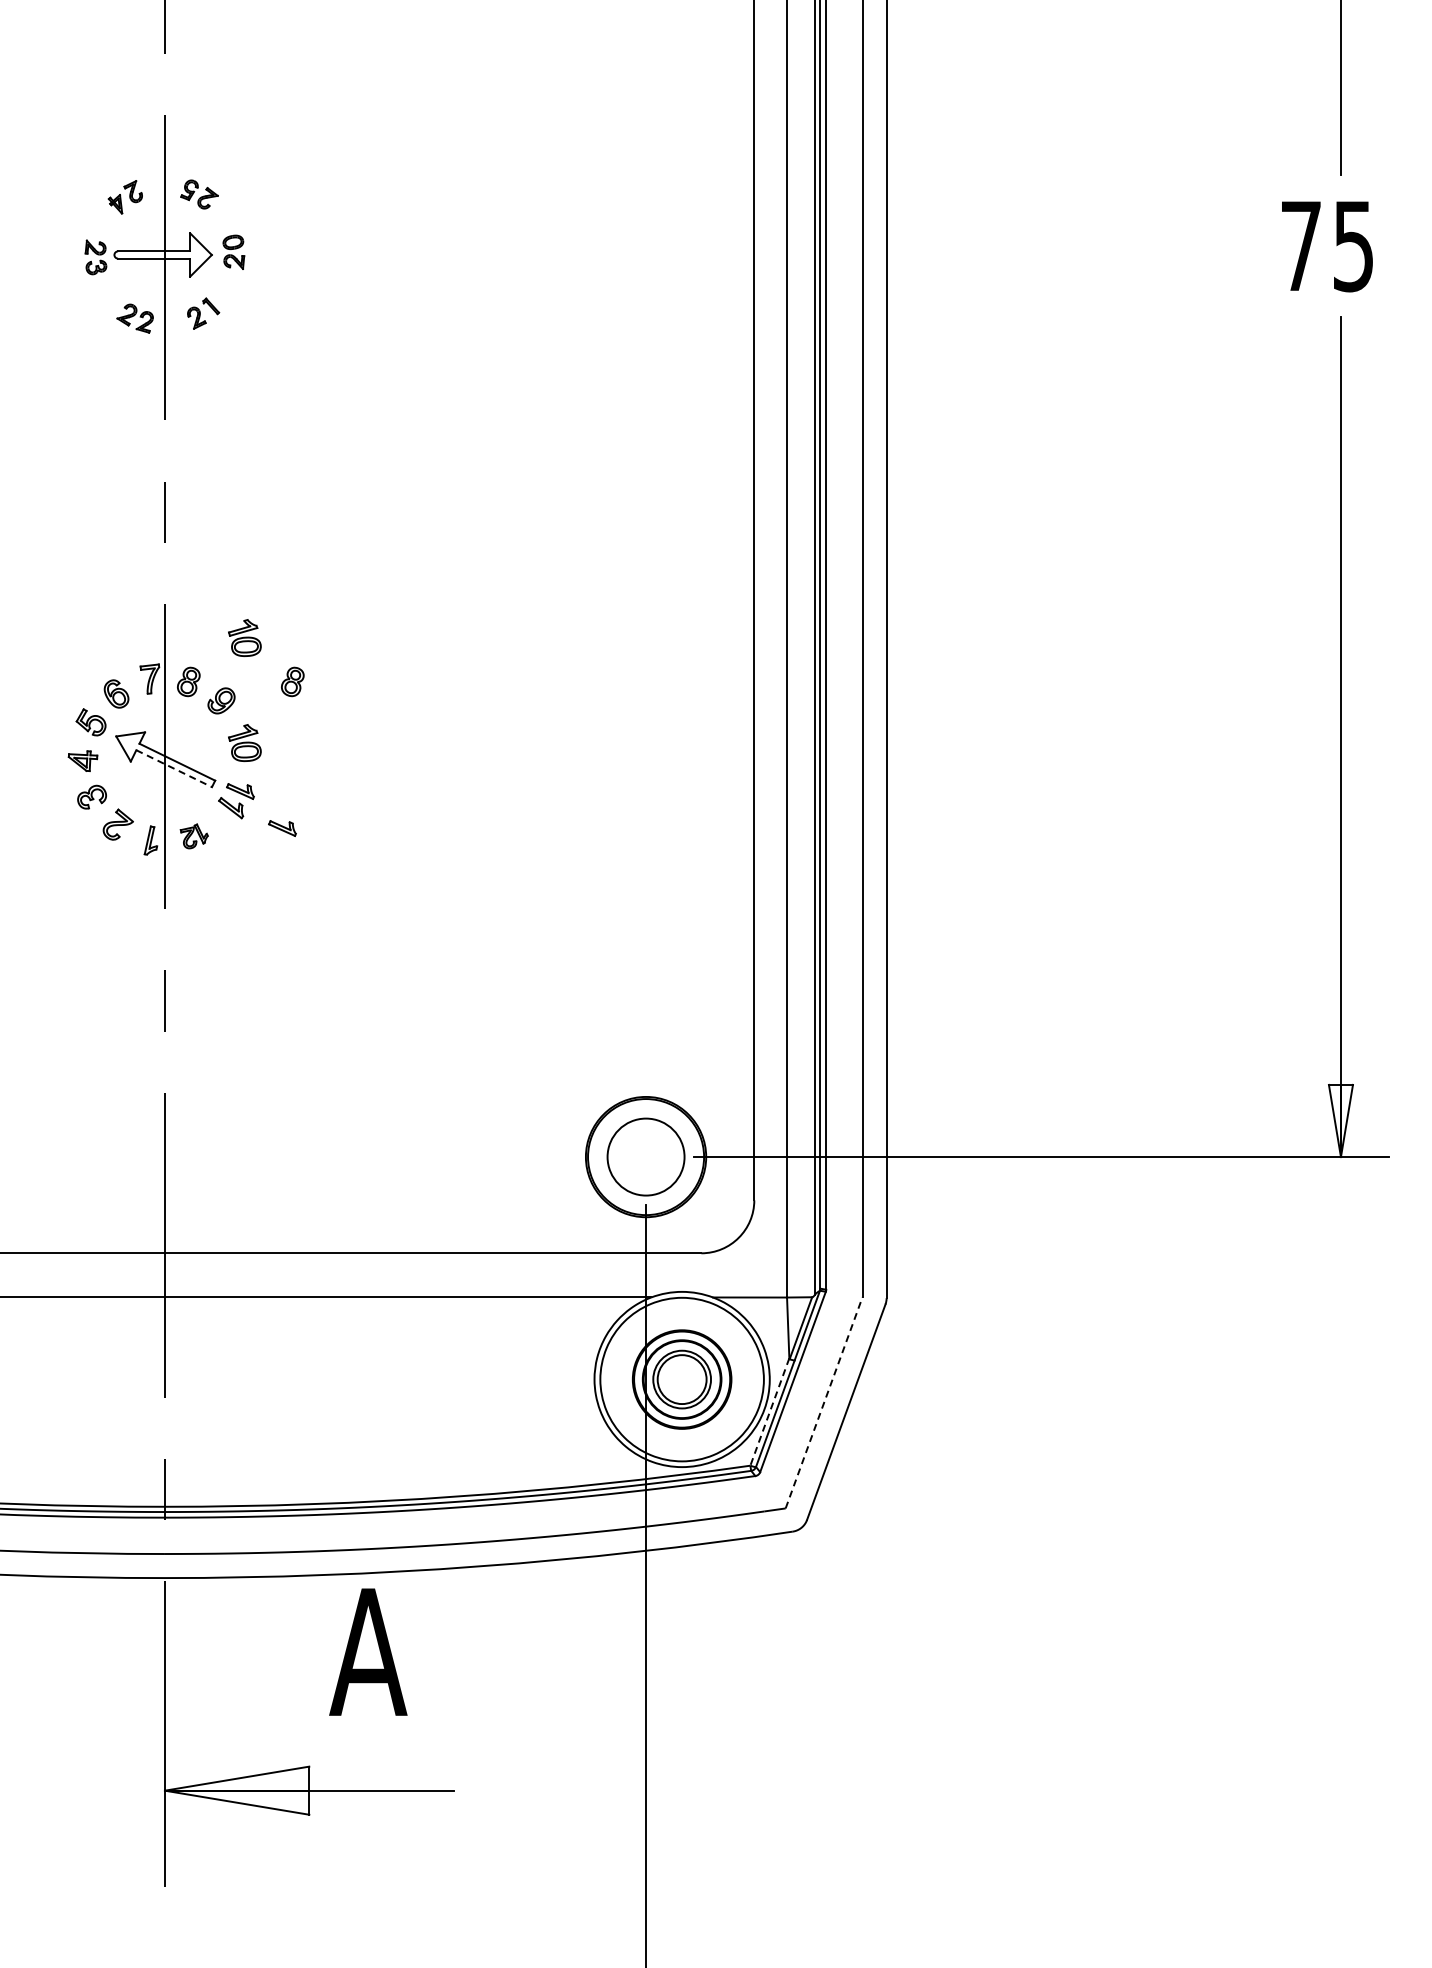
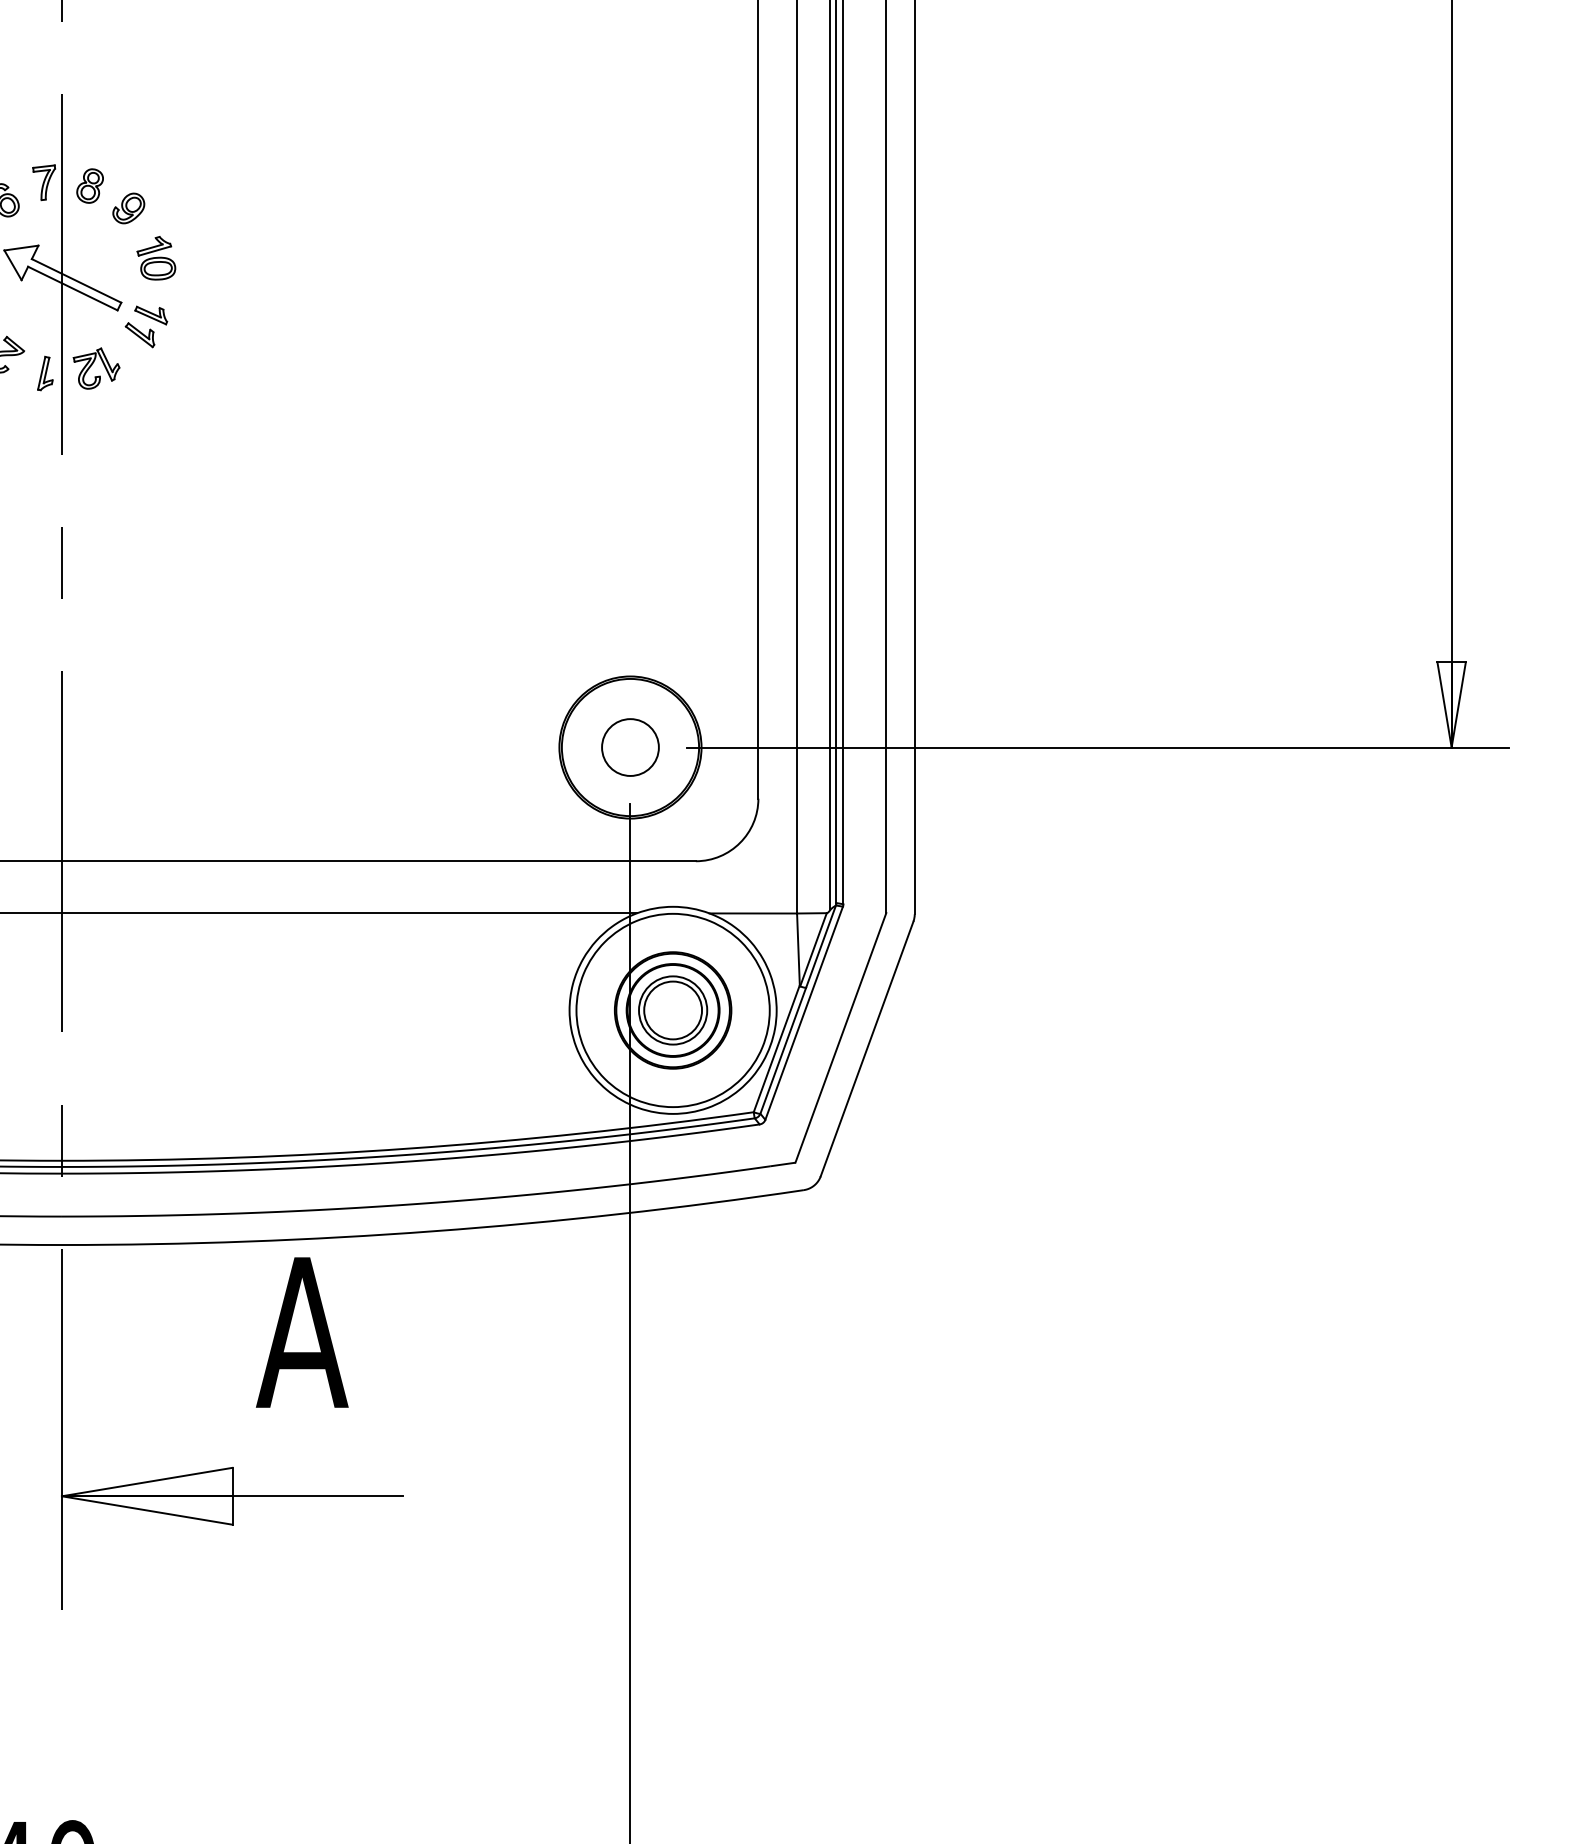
part: (244, 637) -> (155, 133), removed
part: (292, 681) -> (212, 185), removed
line: (174, 768) -> (73, 288), dashed -> solid
part: (282, 828) -> (200, 359), removed
part: (194, 836) -> (96, 368), size x1.43
circle: (646, 1157) -> (630, 748), size x0.62
line: (824, 1402) -> (841, 1037), dashed -> solid
line: (769, 1412) -> (776, 1049), dashed -> solid

